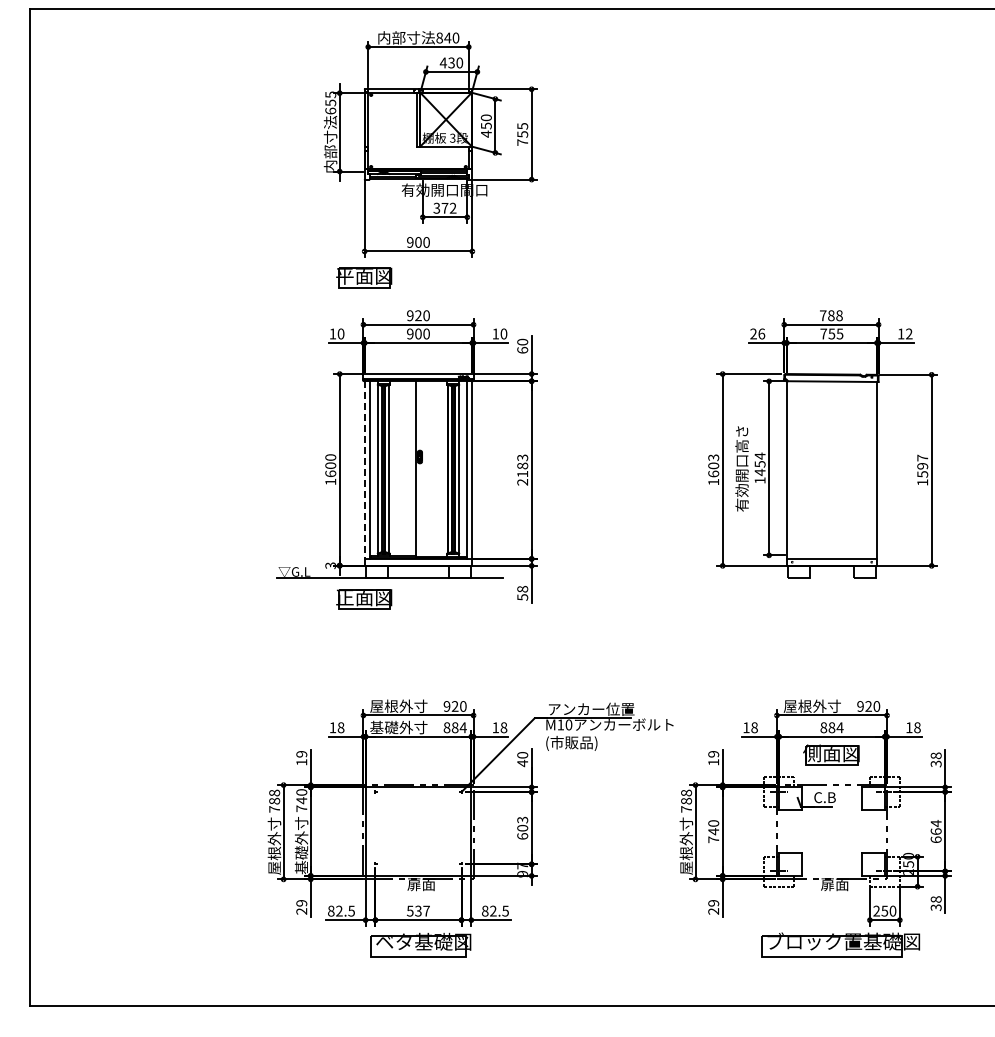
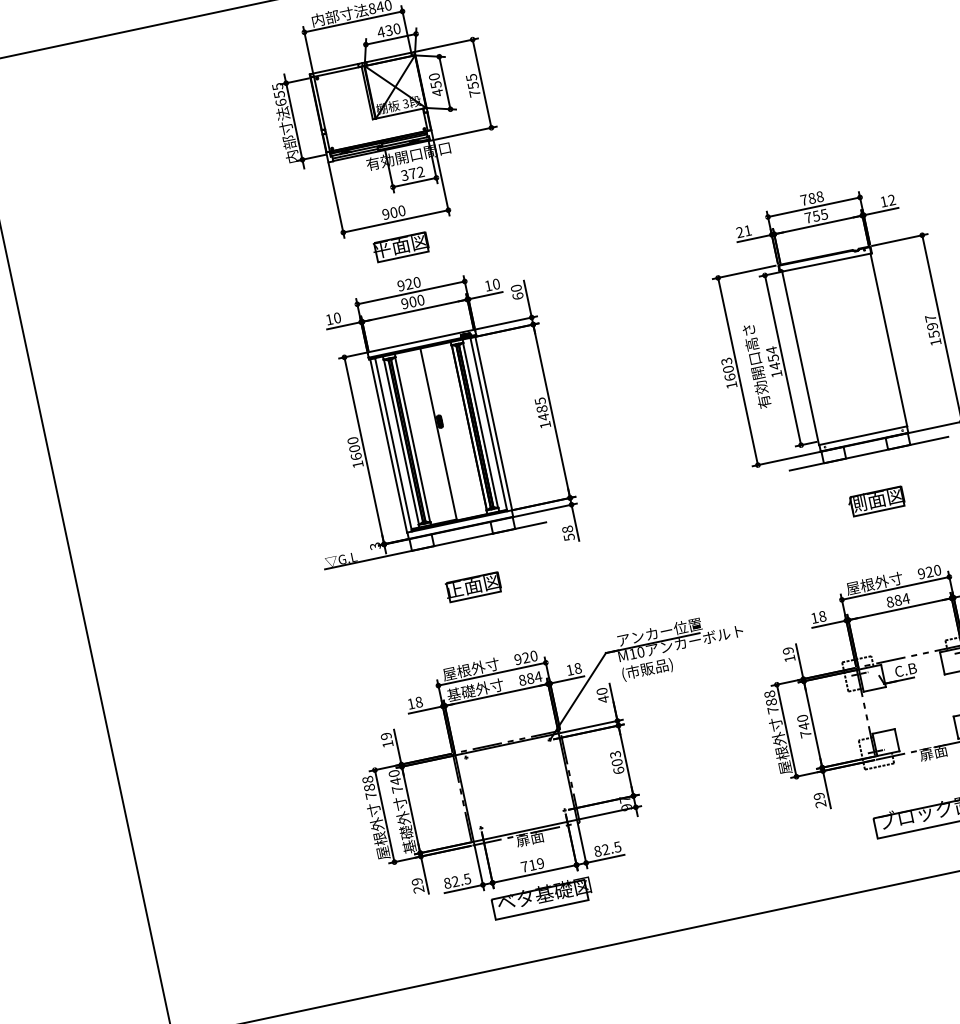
part: (364, 277) -> (401, 246), moved
text: (761, 333) -> (747, 230), 26 -> 21
text: (522, 469) -> (542, 412), 2183 -> 1485
line: (364, 470) -> (388, 446), dashed -> solid
line: (833, 577) -> (868, 453), added
part: (364, 599) -> (473, 587), moved
part: (831, 754) -> (876, 500), moved
text: (417, 910) -> (531, 864), 537 -> 719

